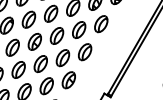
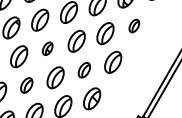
part: (101, 24) -> (134, 26), size x0.6
part: (34, 41) -> (47, 48), size x0.6
part: (62, 58) -> (83, 70), size x0.7
part: (18, 69) -> (26, 84), size x0.7

